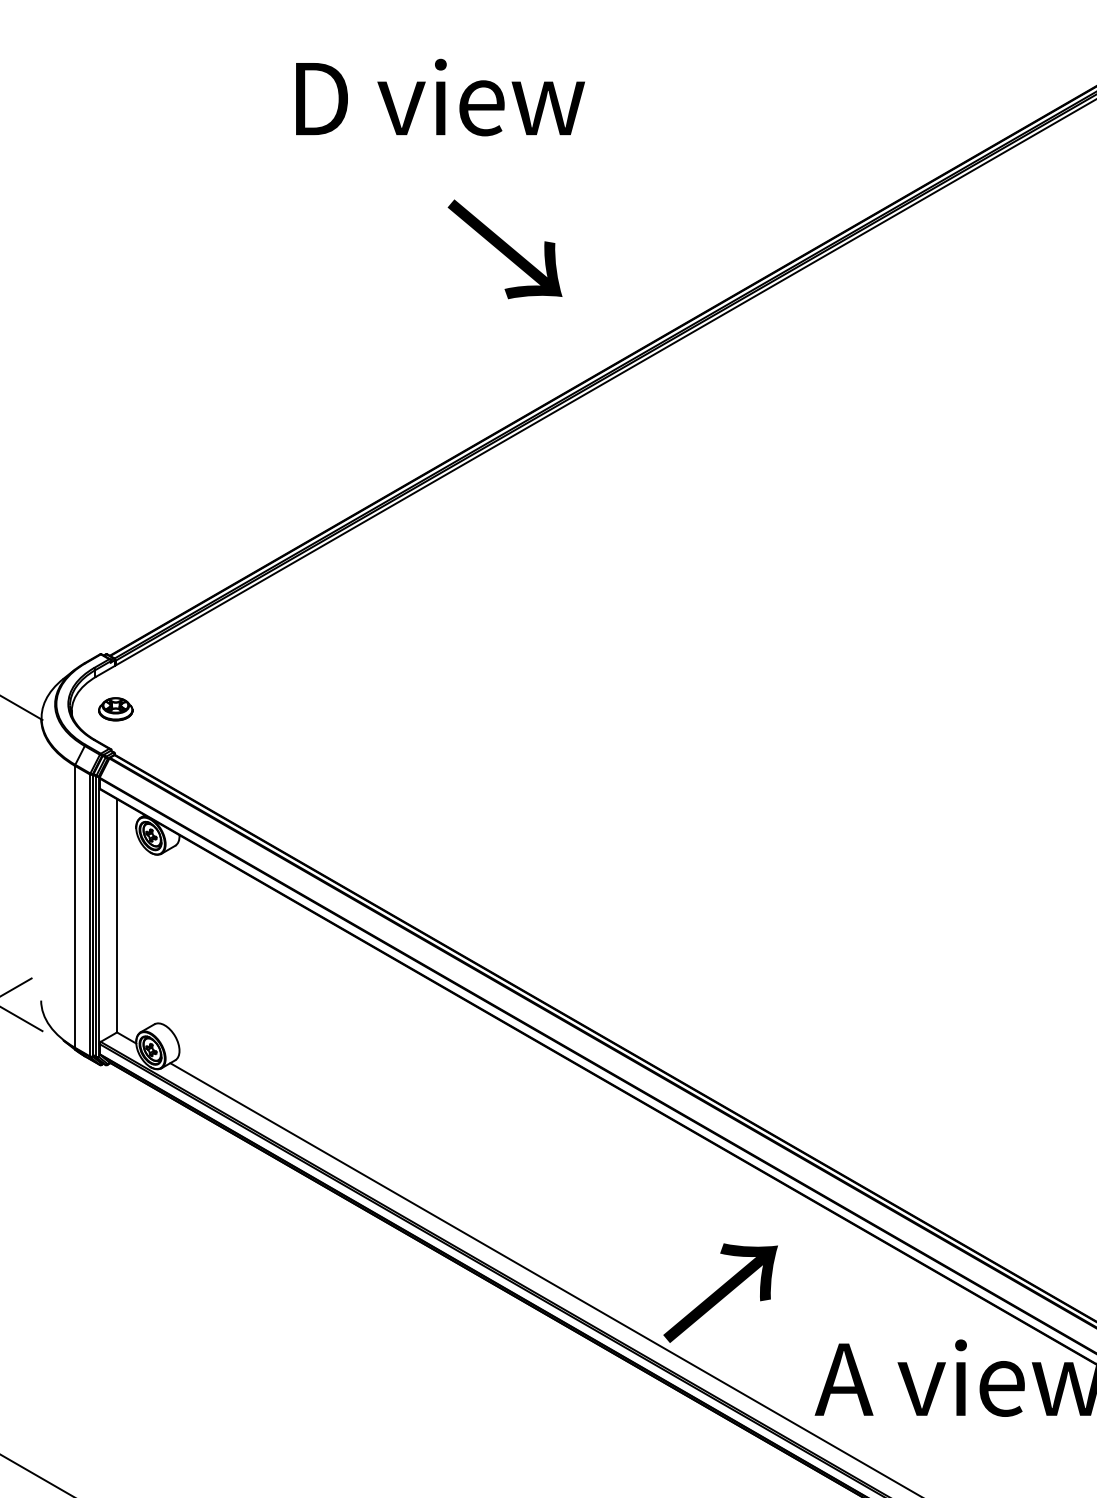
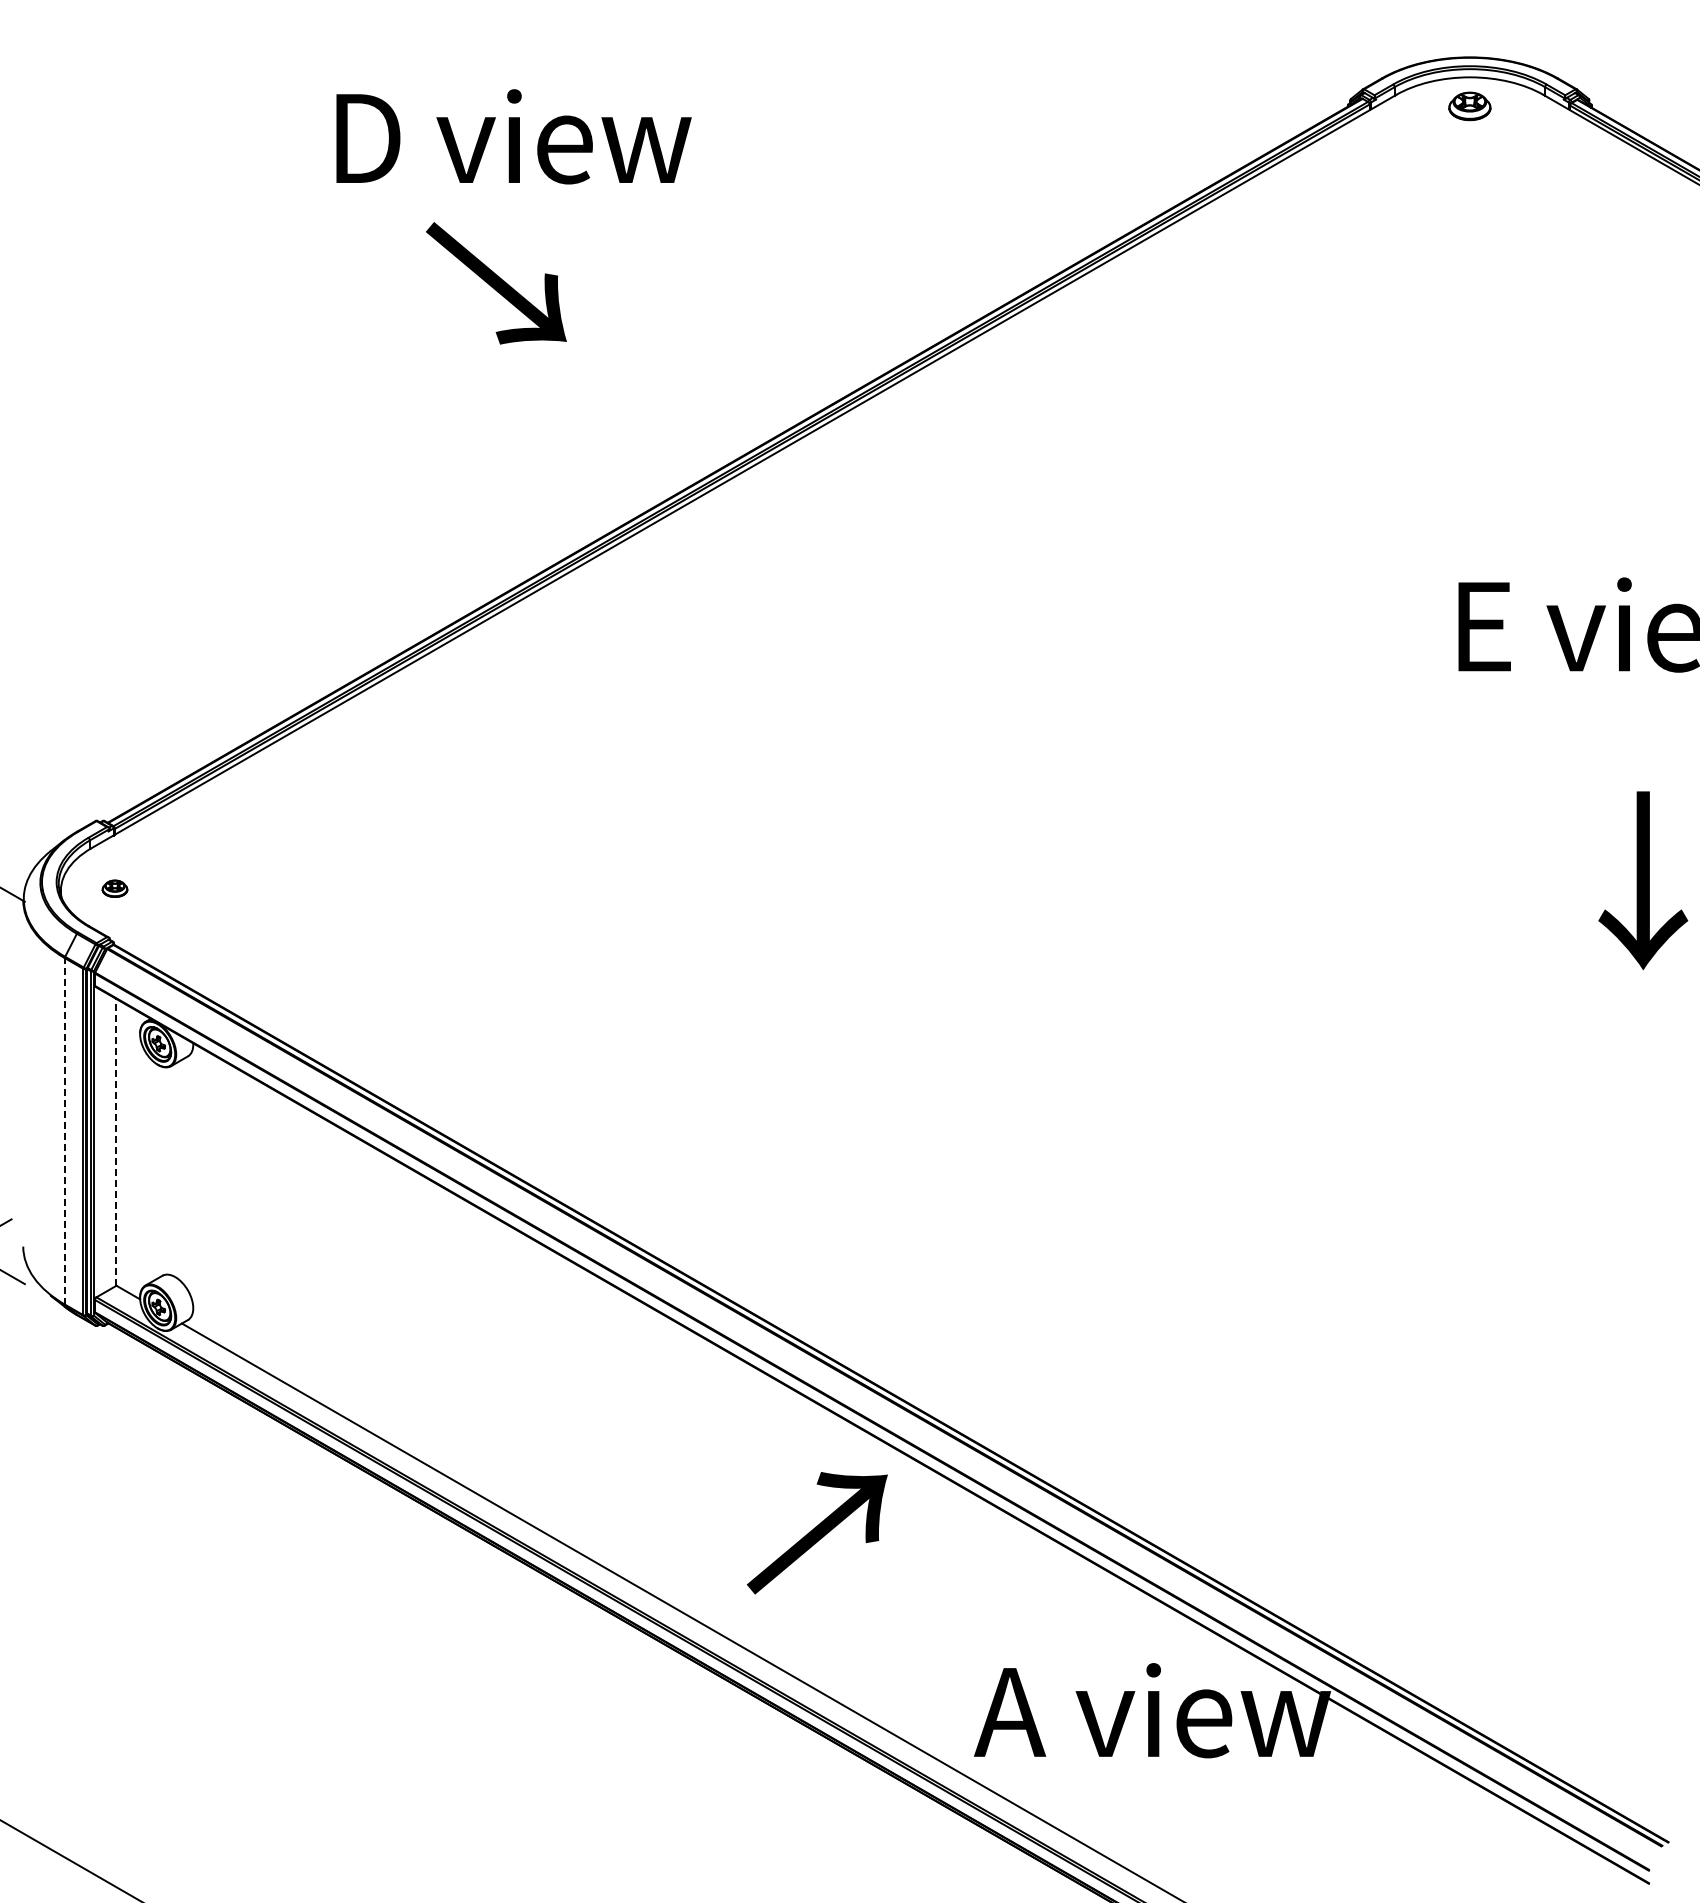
text: (505, 249) -> (496, 283), moved
part: (115, 709) -> (114, 888), size x0.6
line: (74, 906) -> (64, 1130), solid -> dashed
line: (117, 915) -> (116, 1141), solid -> dashed
text: (719, 1293) -> (816, 1533), moved

